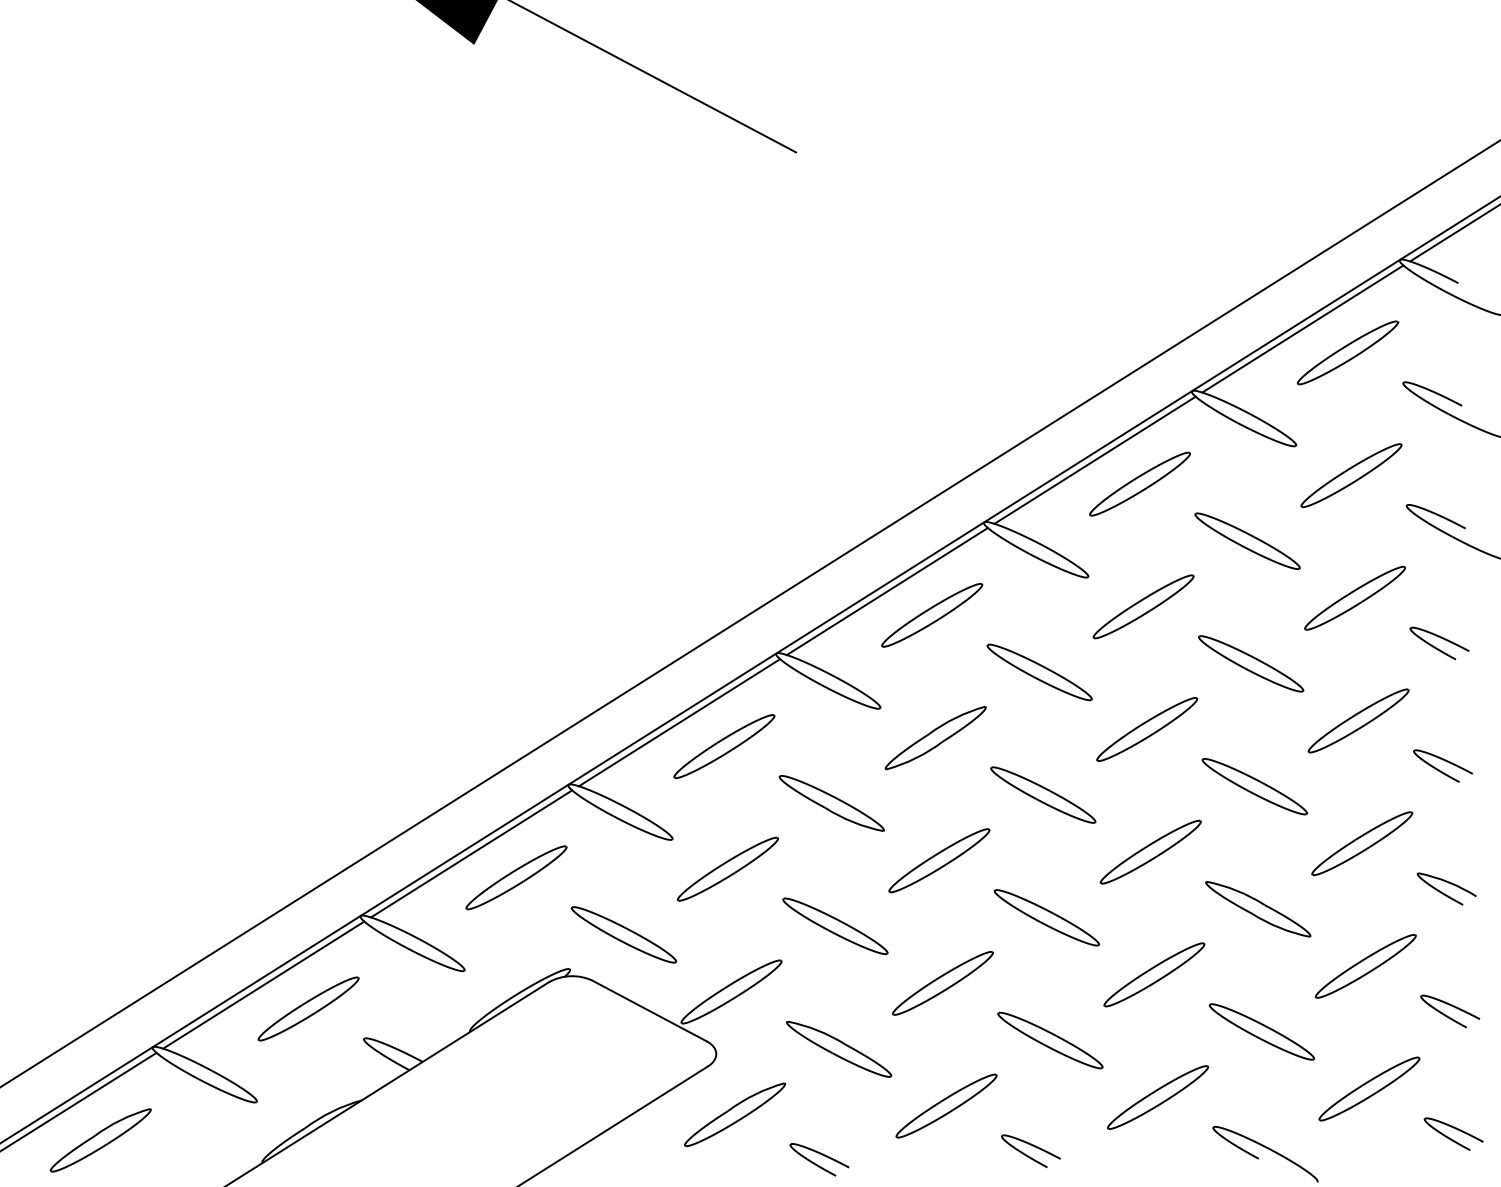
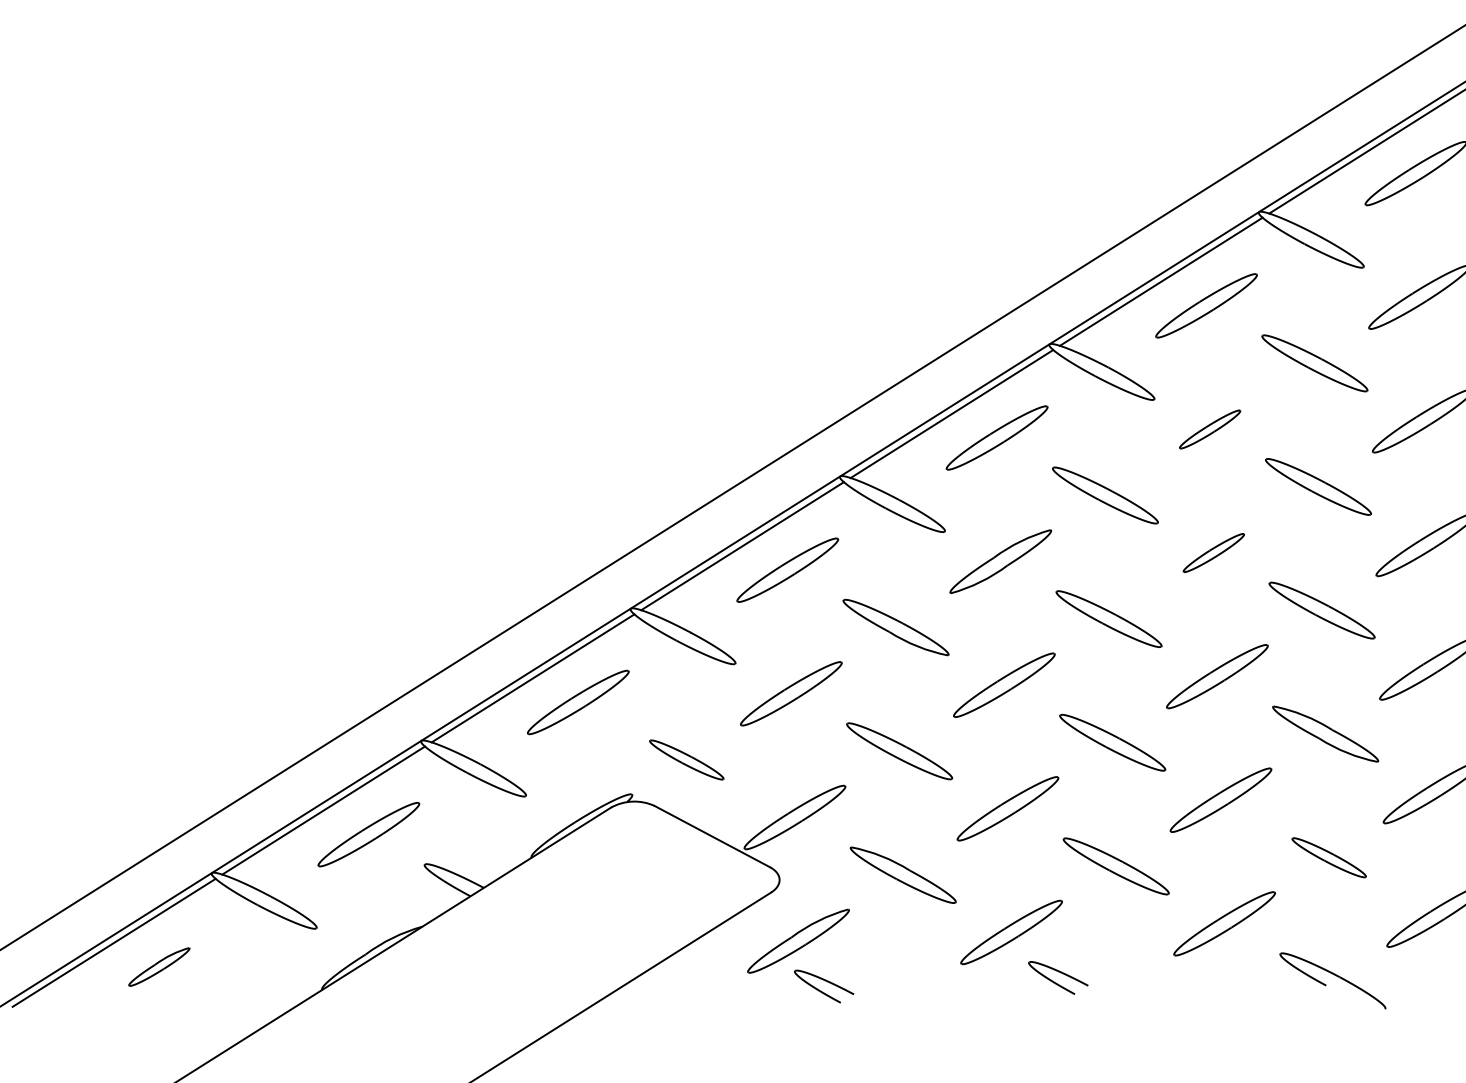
part: (1143, 606) -> (1210, 429), size x0.6
part: (1147, 729) -> (1214, 553), size x0.6
part: (624, 934) -> (687, 759), size x0.7
part: (1261, 1031) -> (1328, 857), size x0.7
part: (100, 1140) -> (159, 967), size x0.6
part: (1030, 1150) -> (1057, 977), moved
part: (819, 1159) -> (824, 986), moved

